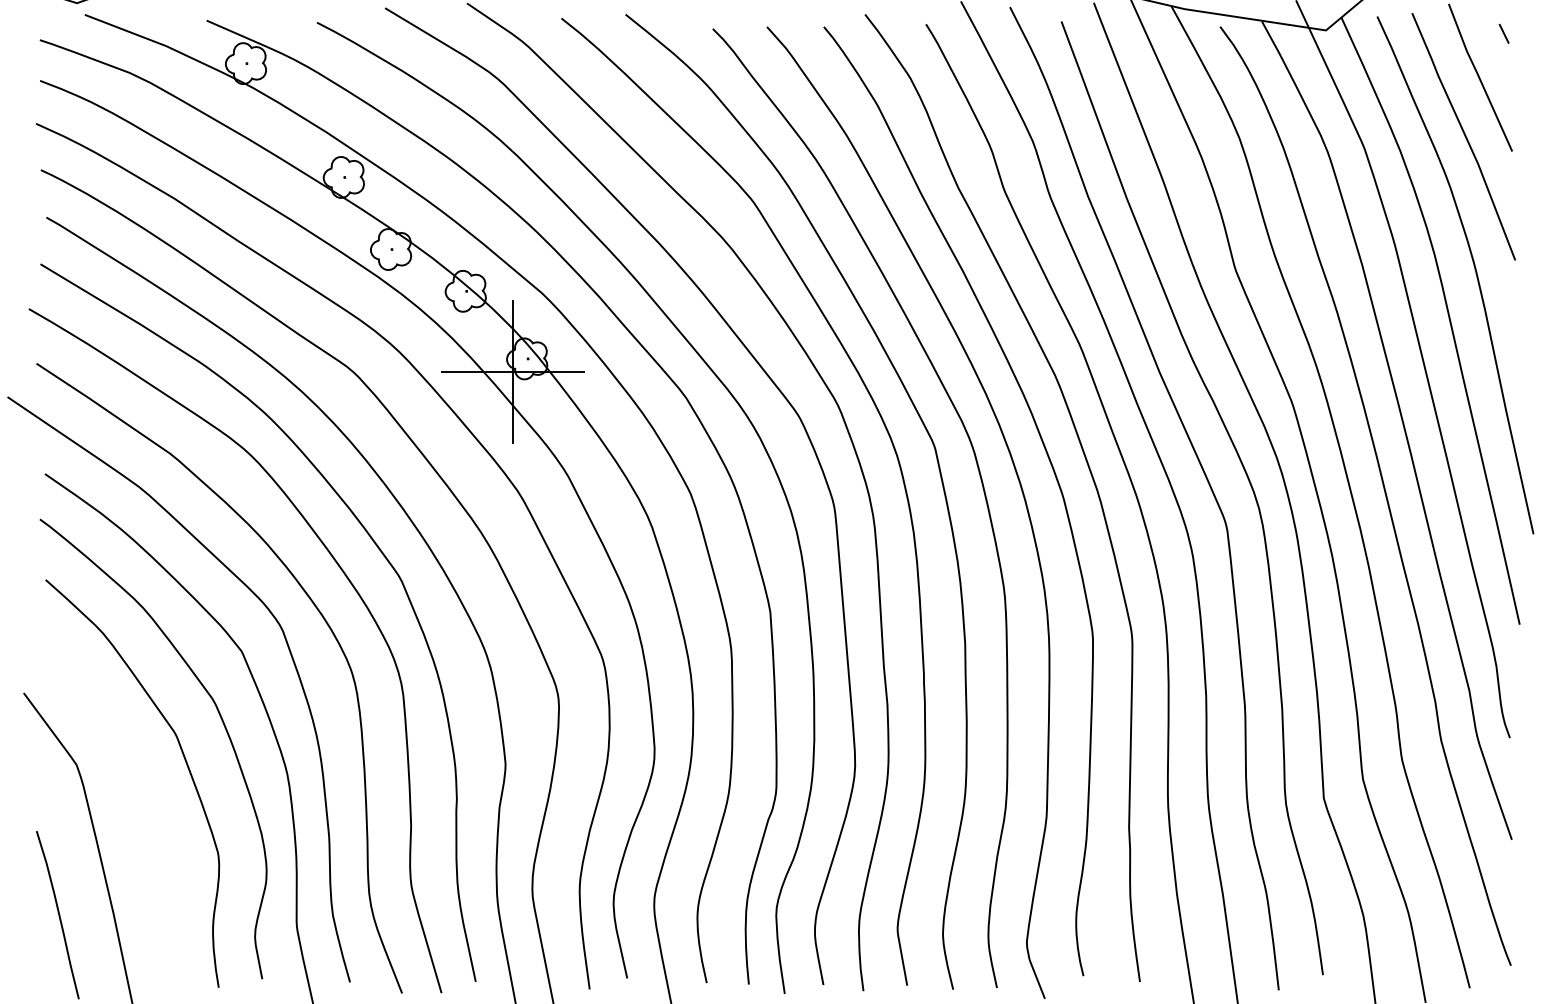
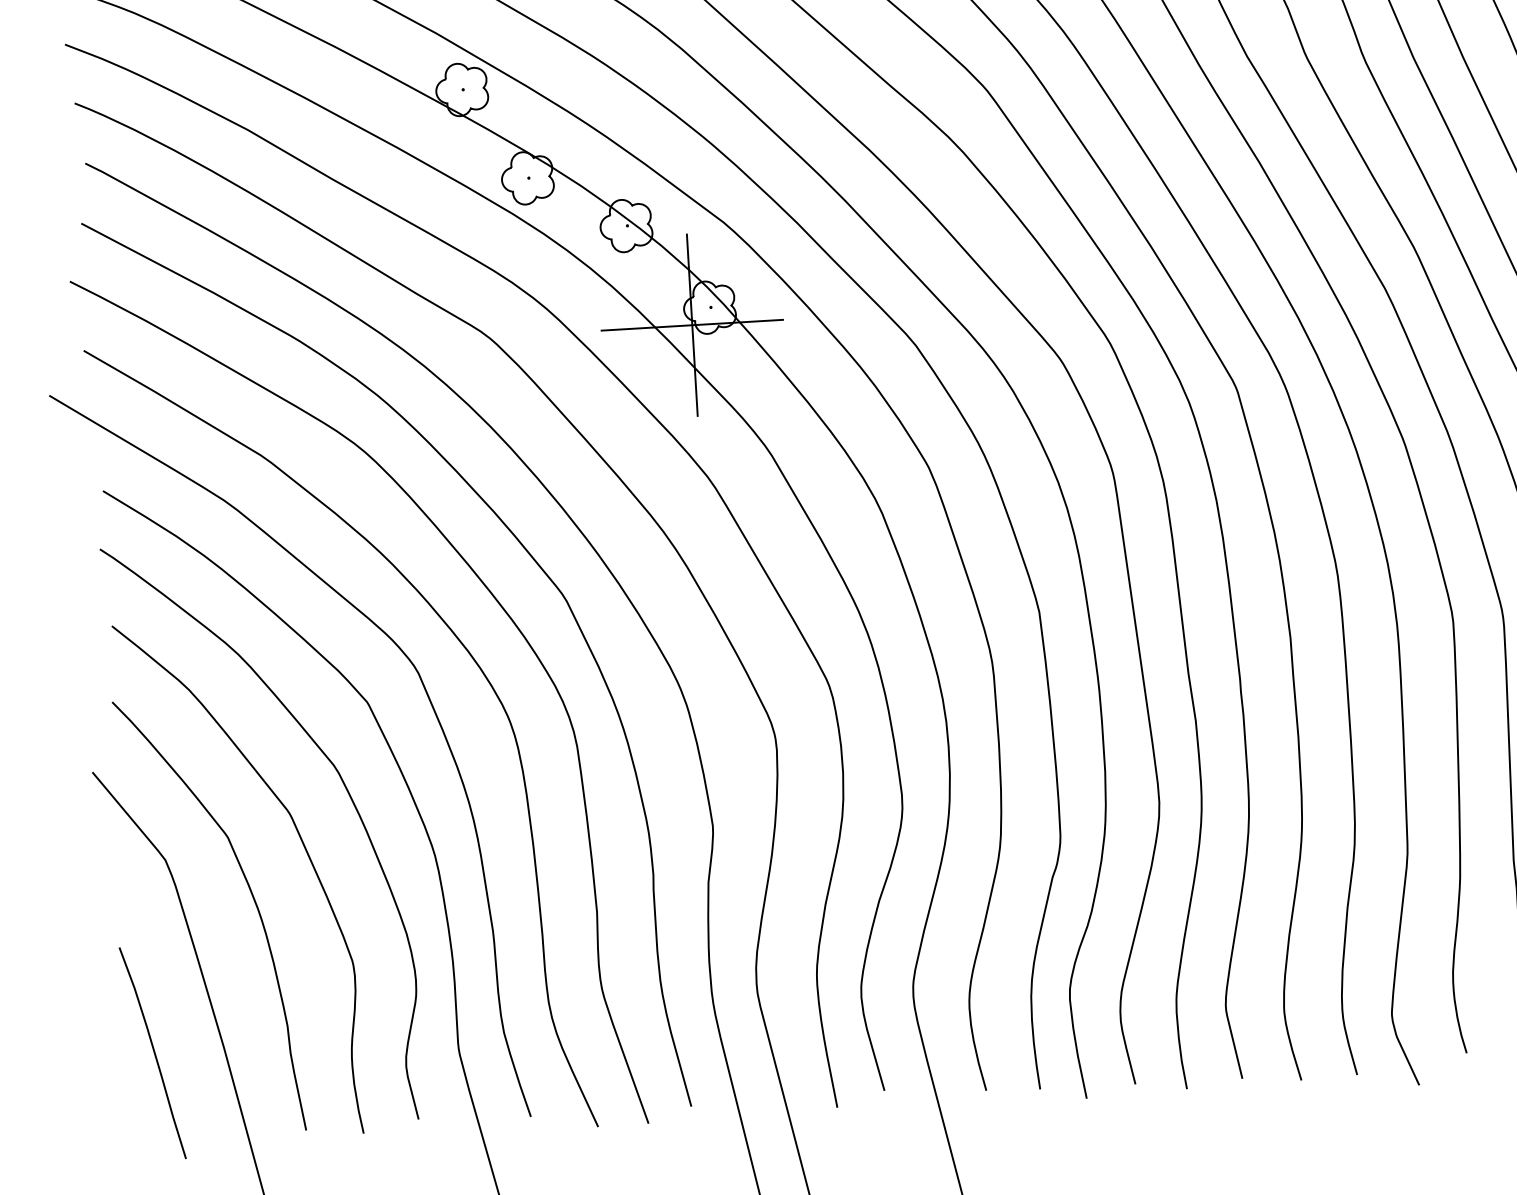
curve: (142, 798) -> (252, 897), added

